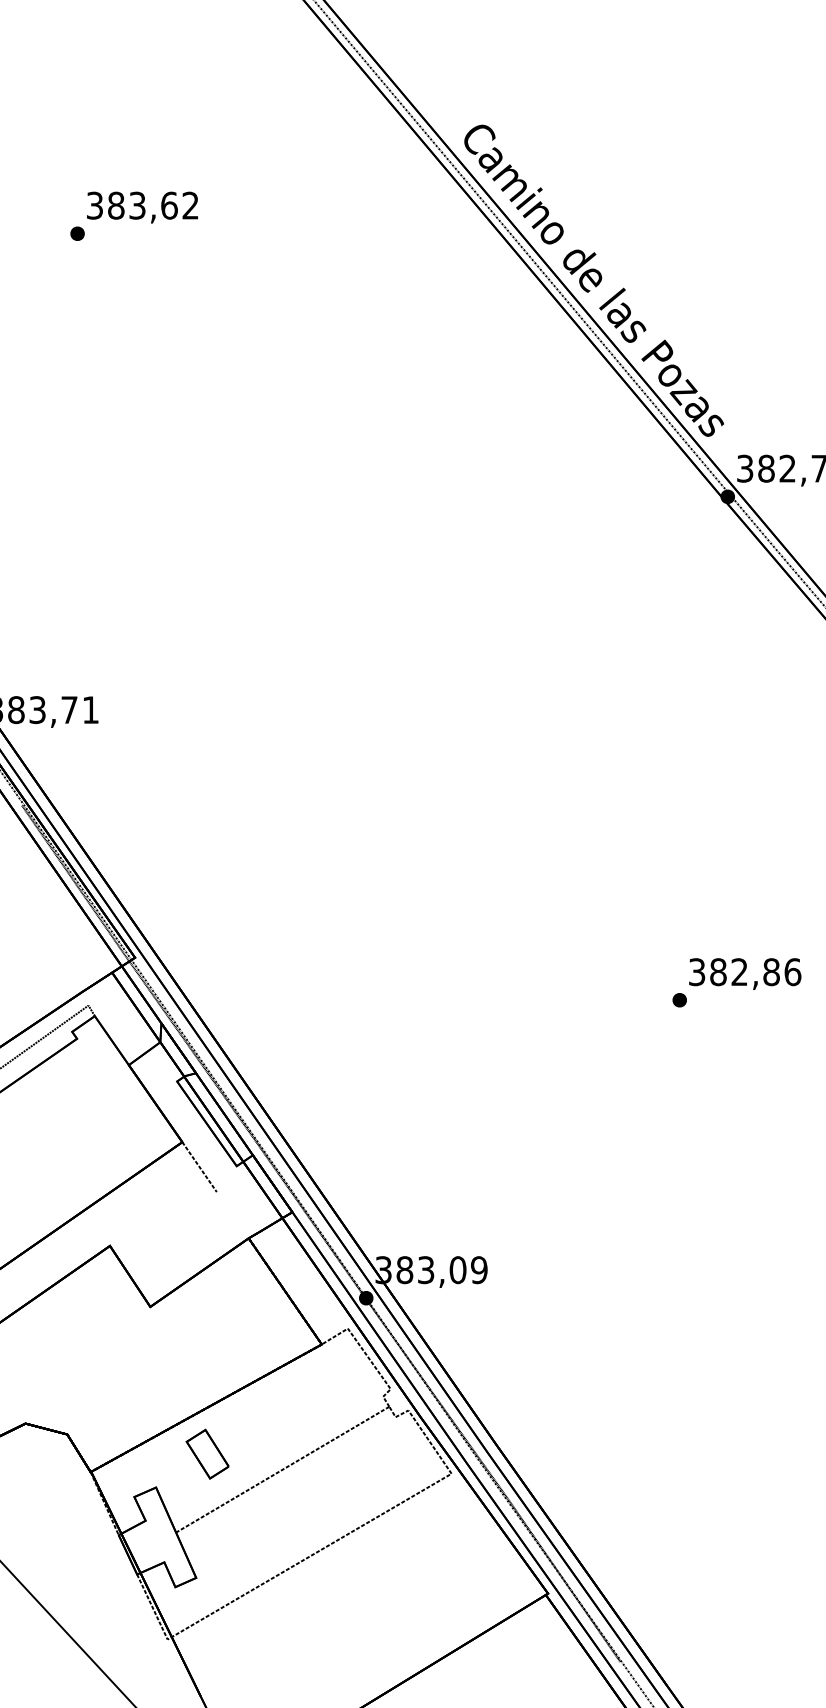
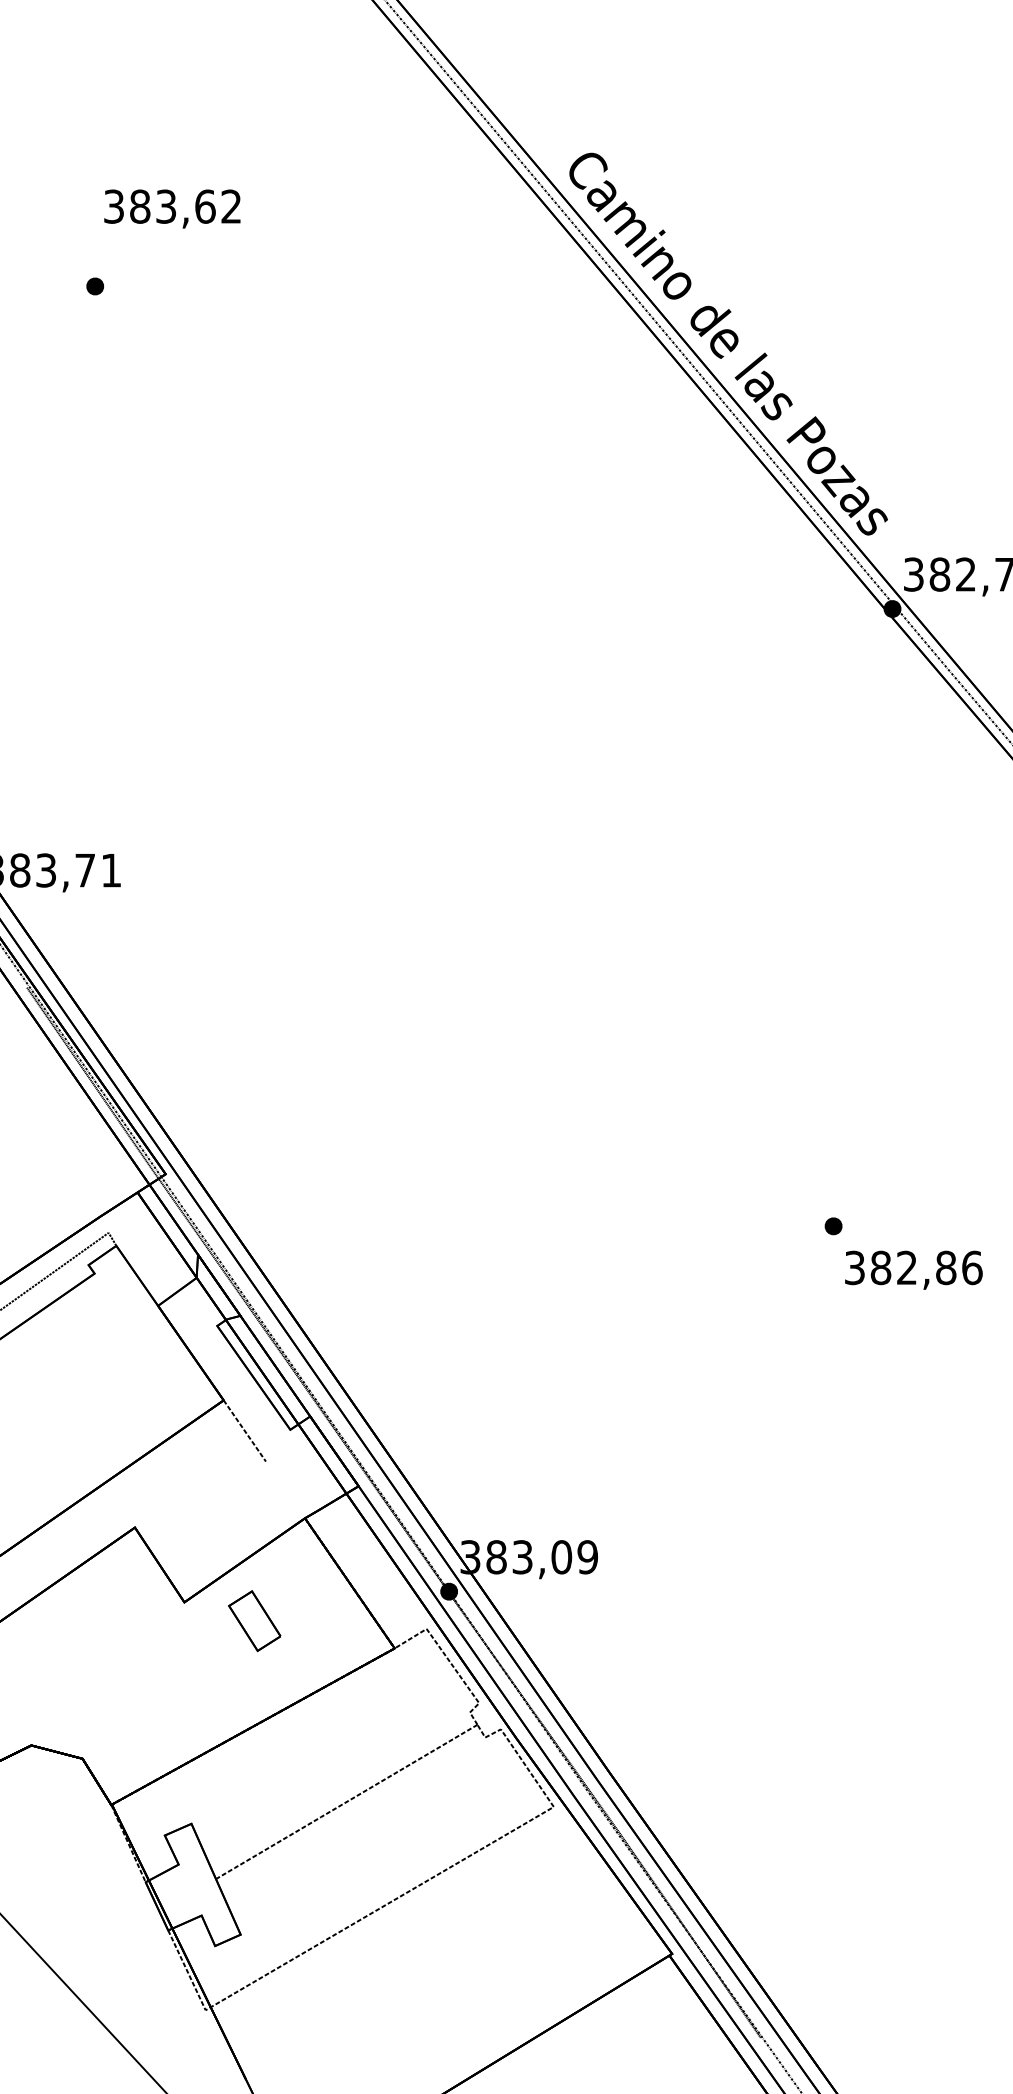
text: (142, 207) -> (172, 208), moved
text: (745, 973) -> (914, 1269), moved
part: (207, 1453) -> (254, 1620), moved

